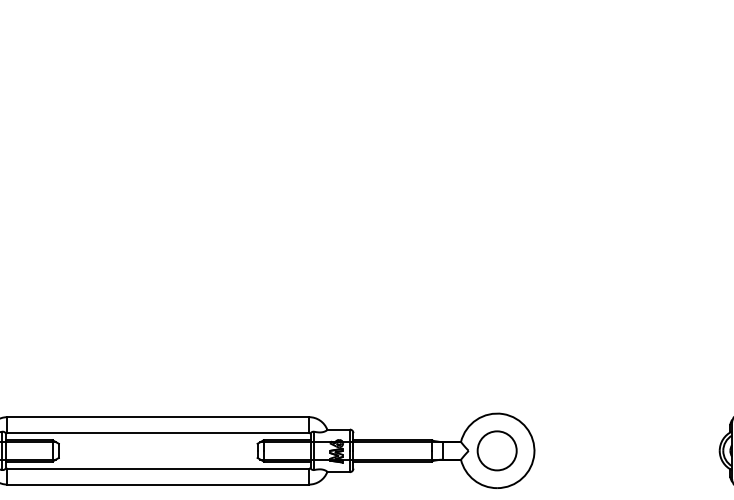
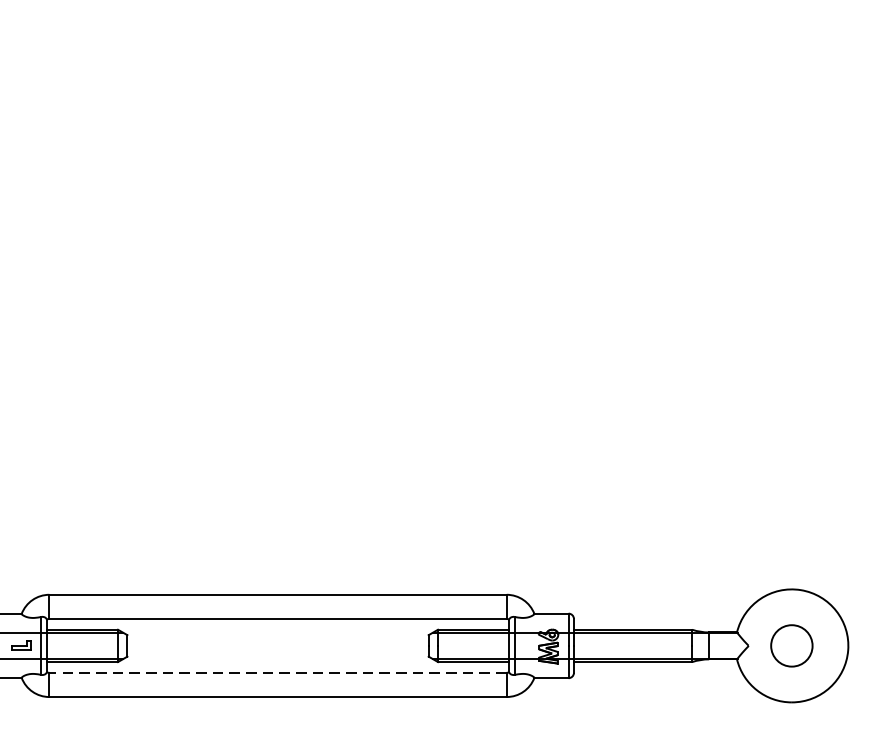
circle: (496, 450) -> (790, 645), size x0.7
line: (158, 468) -> (278, 672), solid -> dashed

